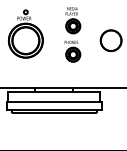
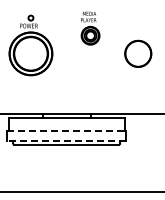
part: (72, 51) -> (89, 67), removed
line: (54, 102) -> (66, 131), solid -> dashed
line: (54, 109) -> (66, 140), solid -> dashed

